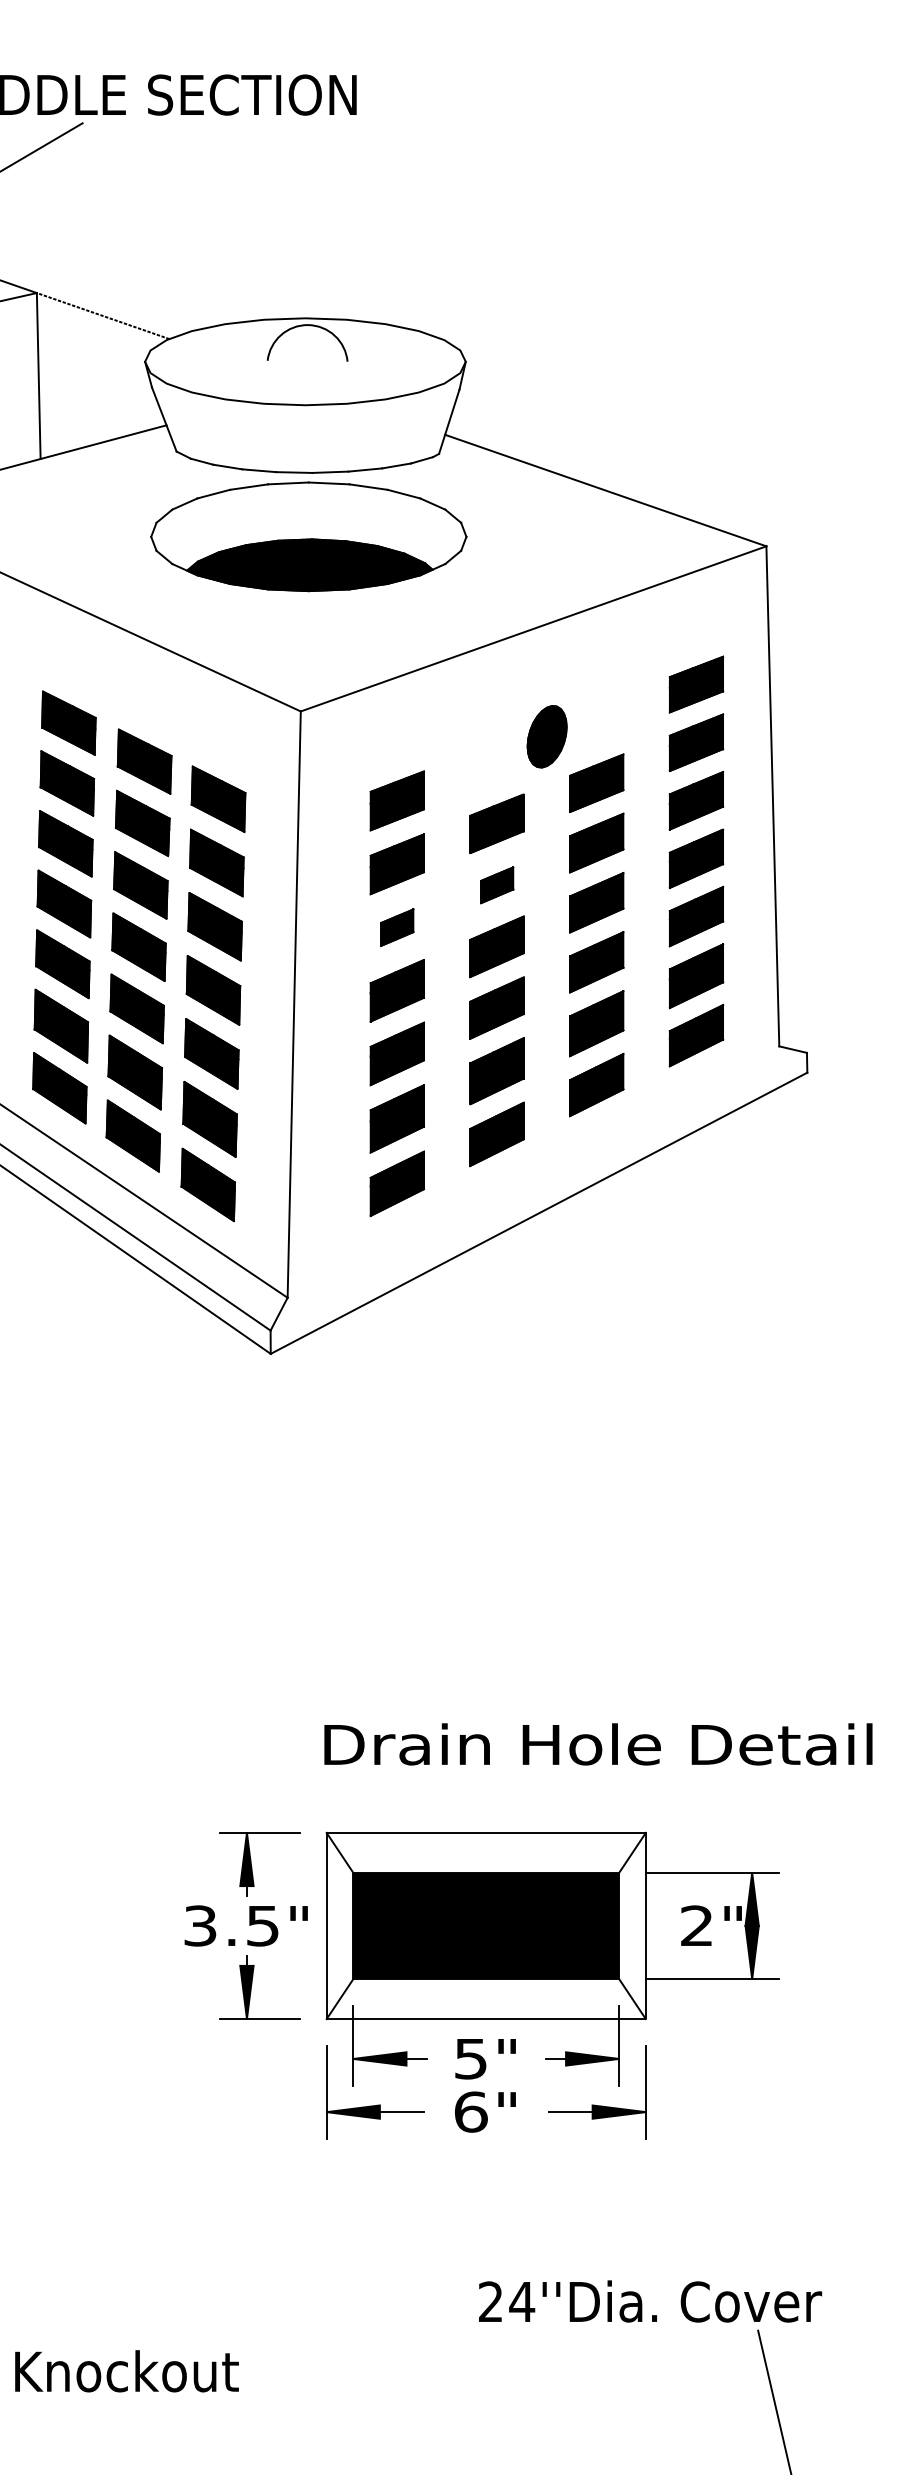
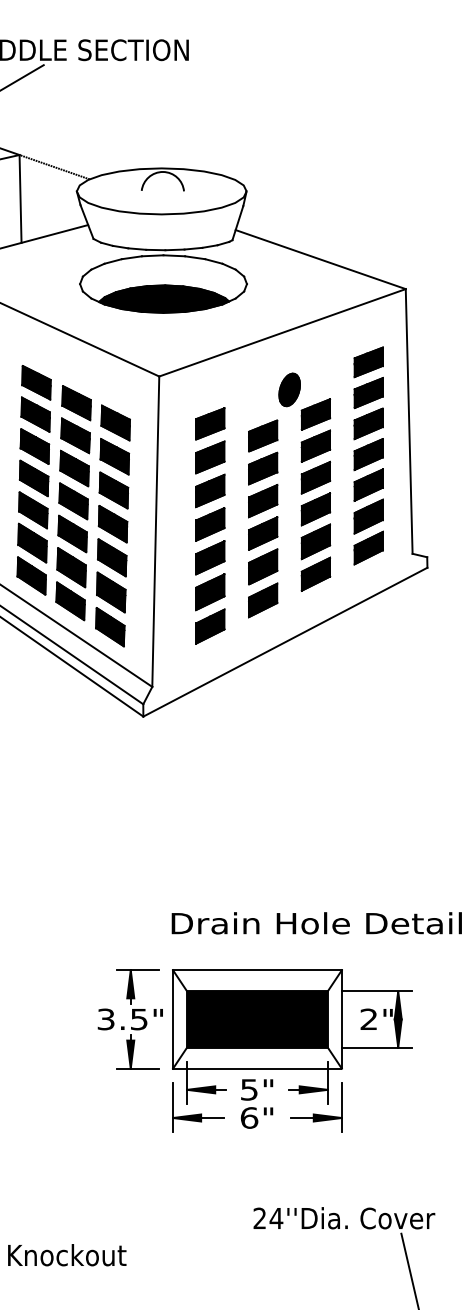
part: (497, 885) -> (263, 468), size x1.67
part: (397, 926) -> (210, 490), size x1.67

